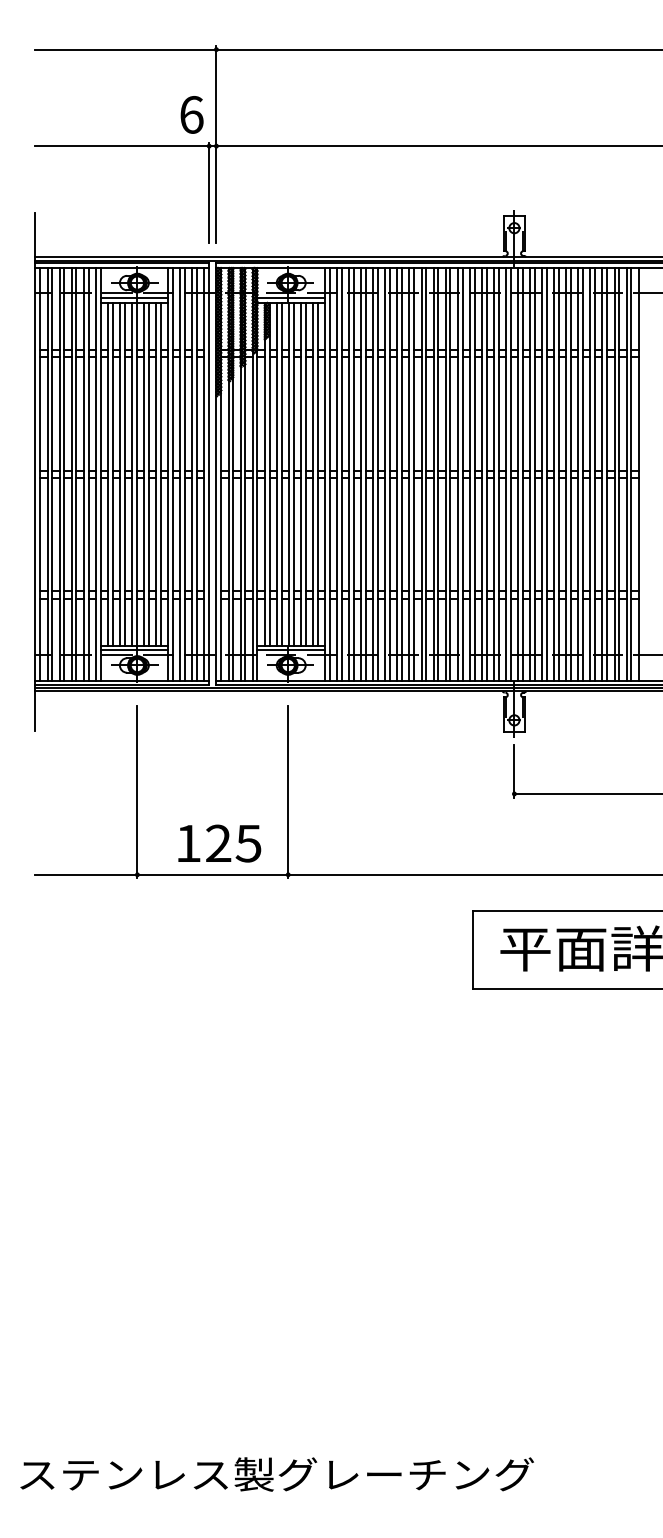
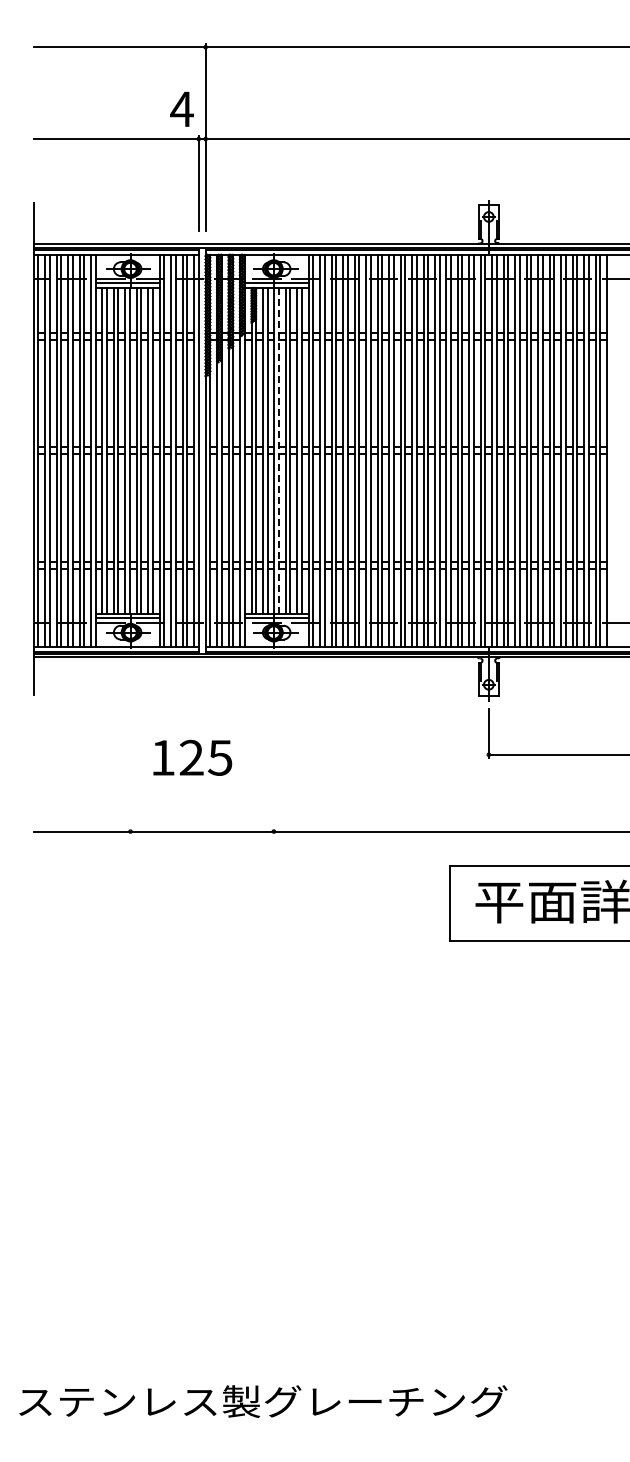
text: (191, 115) -> (181, 109), 6 -> 4
line: (294, 473) -> (279, 450), solid -> dashed
line: (137, 792) -> (130, 753), removed
line: (287, 792) -> (273, 753), removed
text: (219, 843) -> (192, 757), moved

